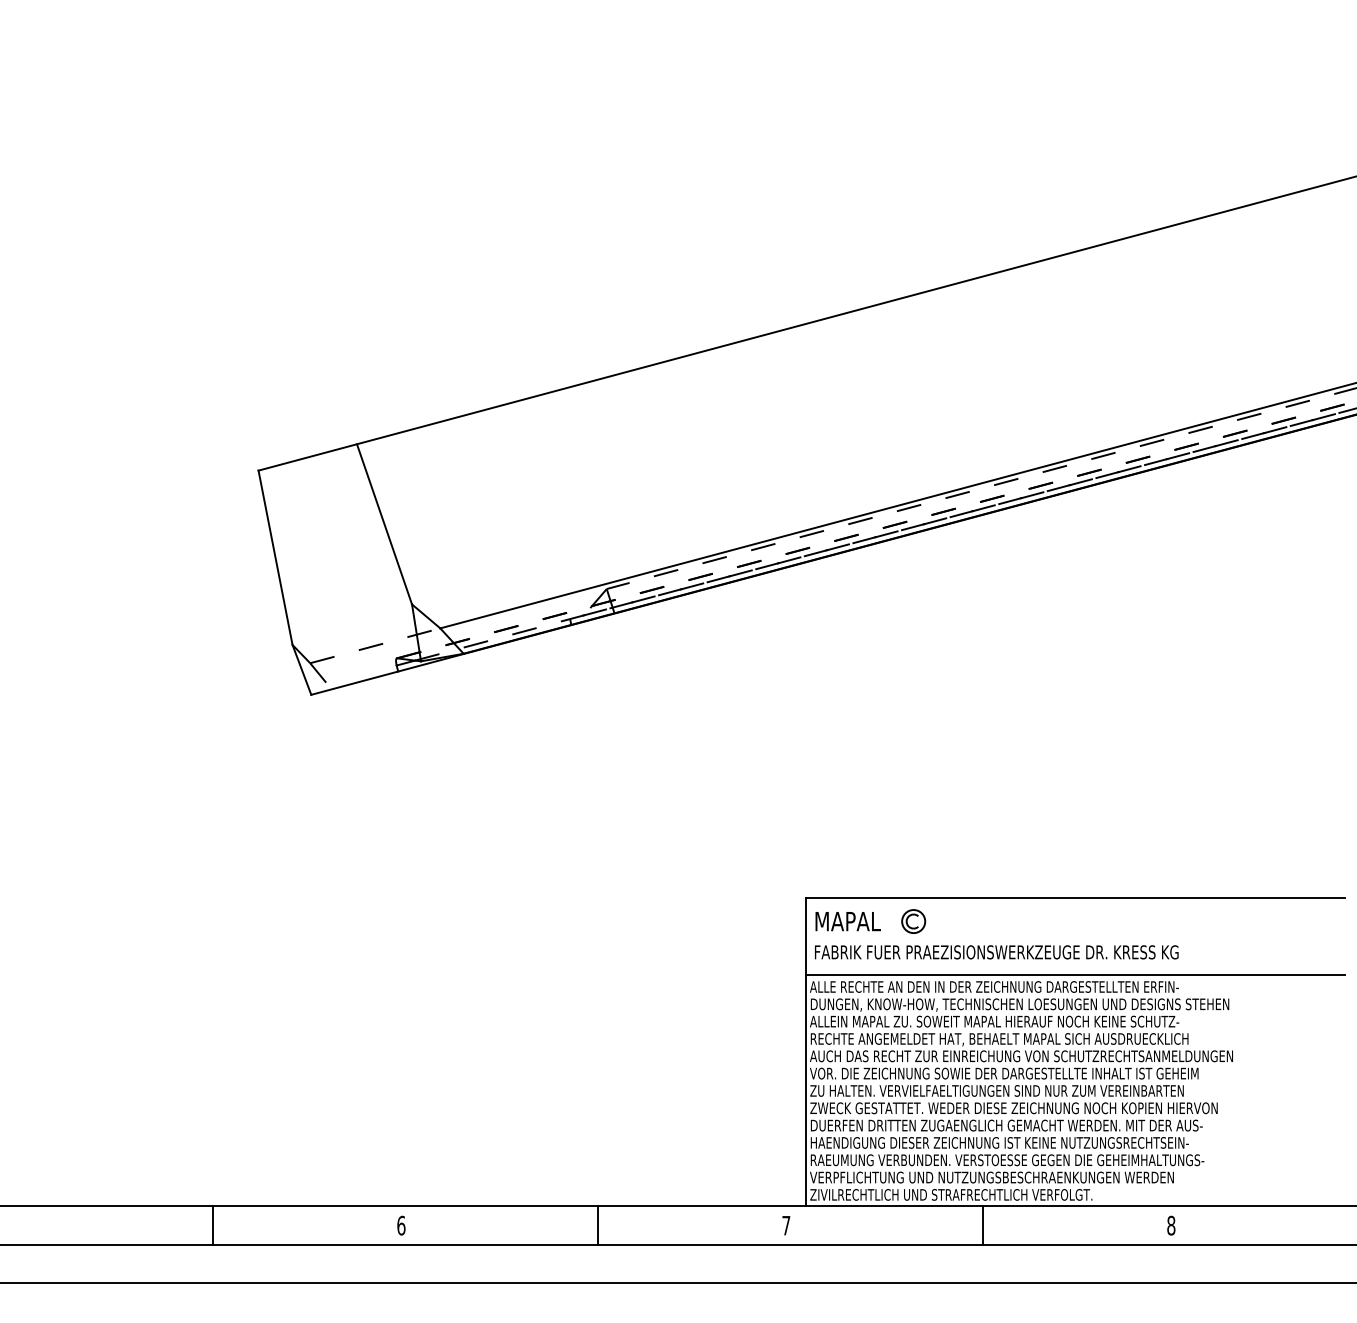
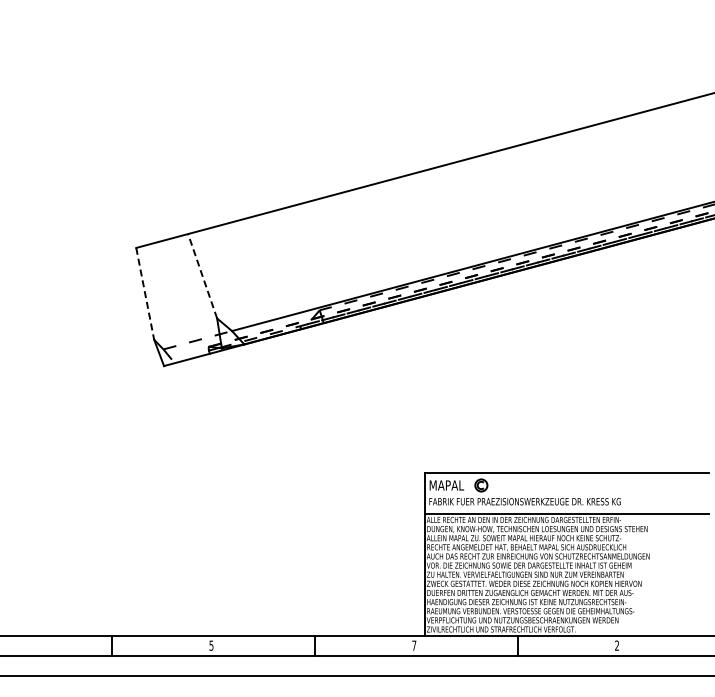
line: (384, 524) -> (202, 276), solid -> dashed
line: (276, 557) -> (145, 293), solid -> dashed
text: (401, 1225) -> (211, 645), 6 -> 5
text: (1172, 1225) -> (617, 645), 8 -> 2

